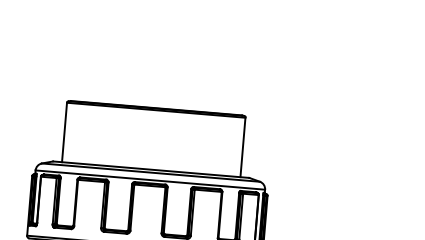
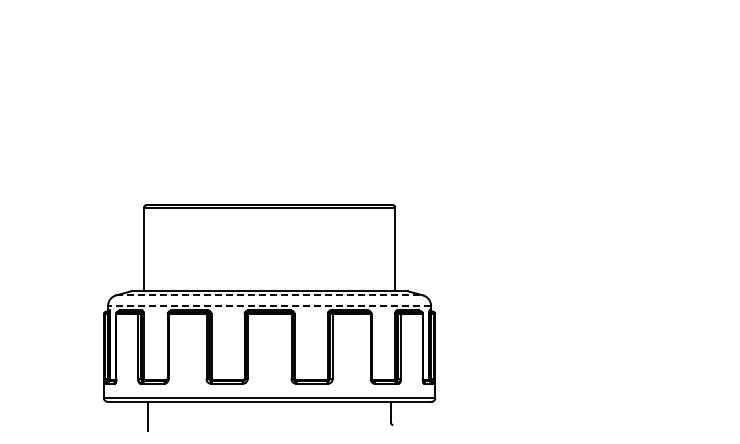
line: (150, 172) -> (269, 295), solid -> dashed
line: (150, 179) -> (269, 305), solid -> dashed

